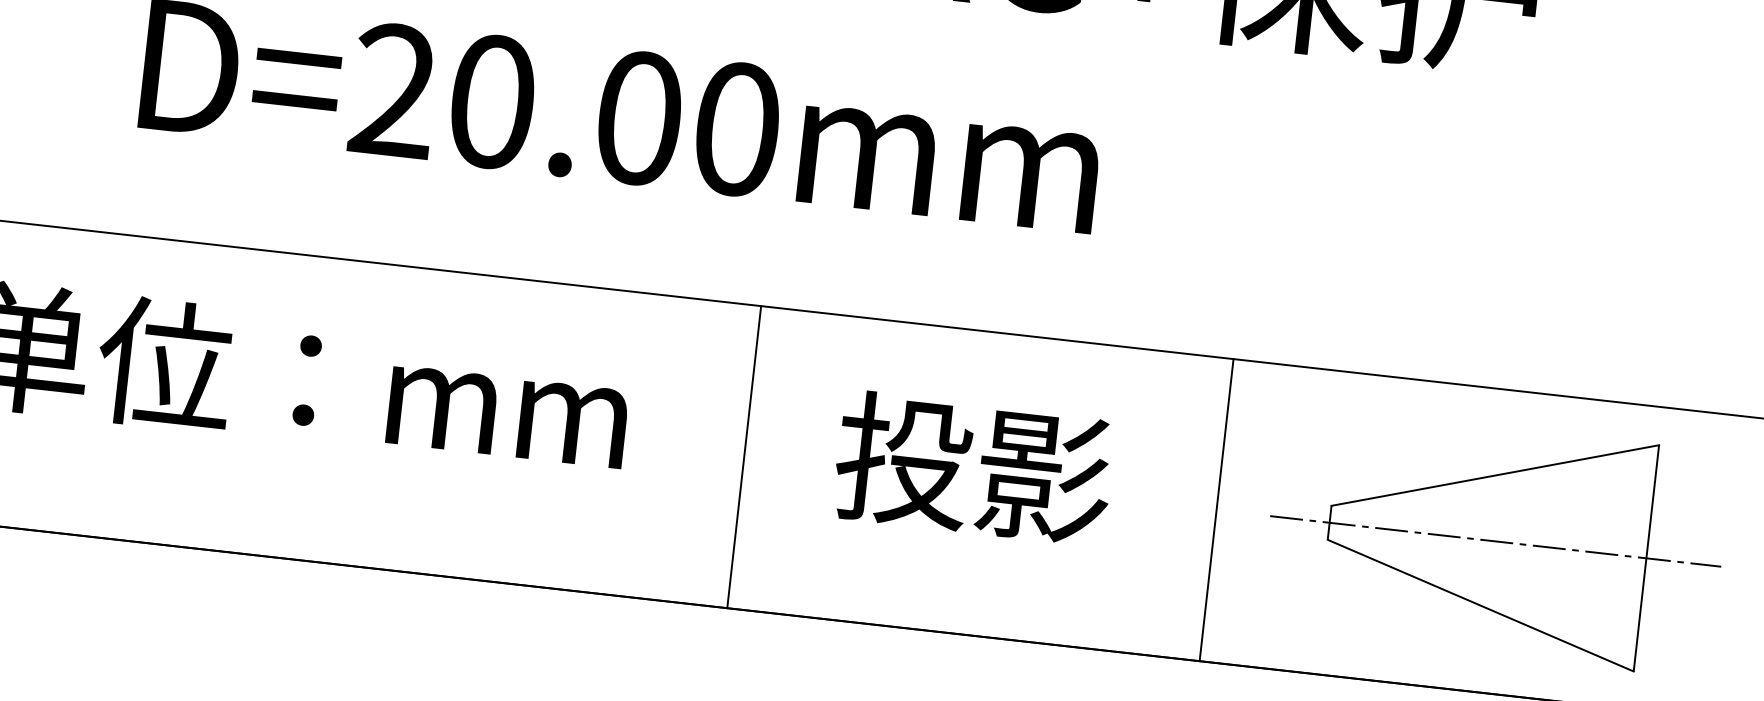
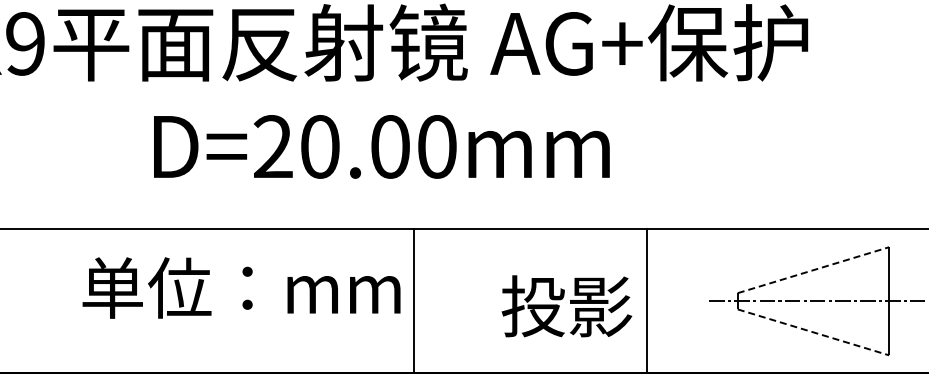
line: (743, 457) -> (413, 301), moved
text: (972, 468) -> (566, 306), moved
line: (1495, 476) -> (813, 270), solid -> dashed
line: (1216, 510) -> (646, 301), moved
line: (1480, 605) -> (813, 332), solid -> dashed

